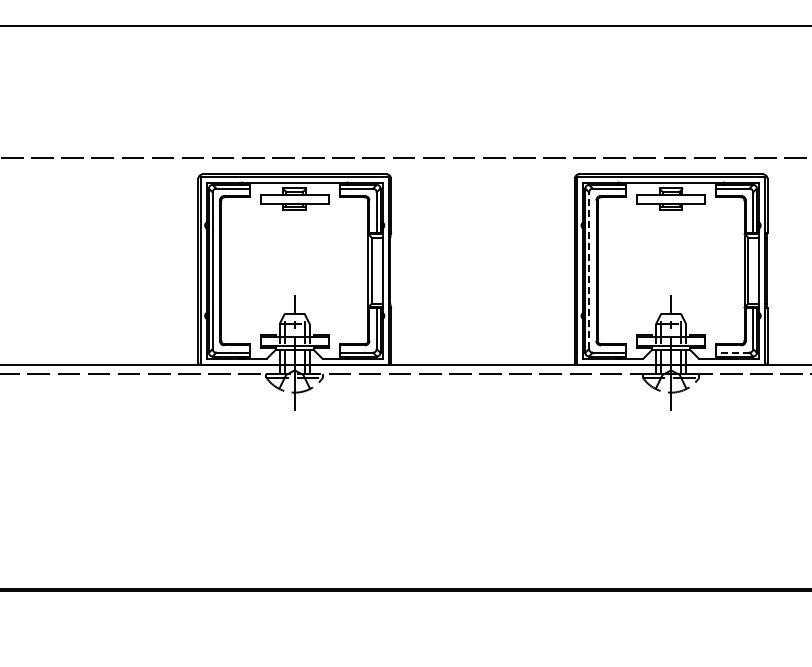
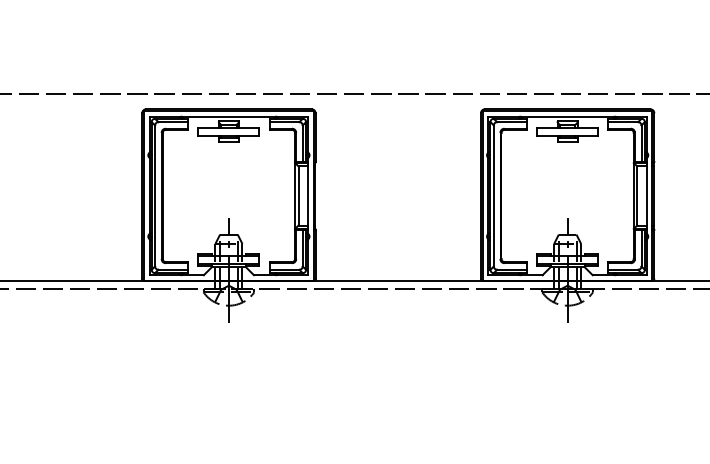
line: (589, 270) -> (494, 195), dashed -> solid
line: (732, 352) -> (622, 269), dashed -> solid

